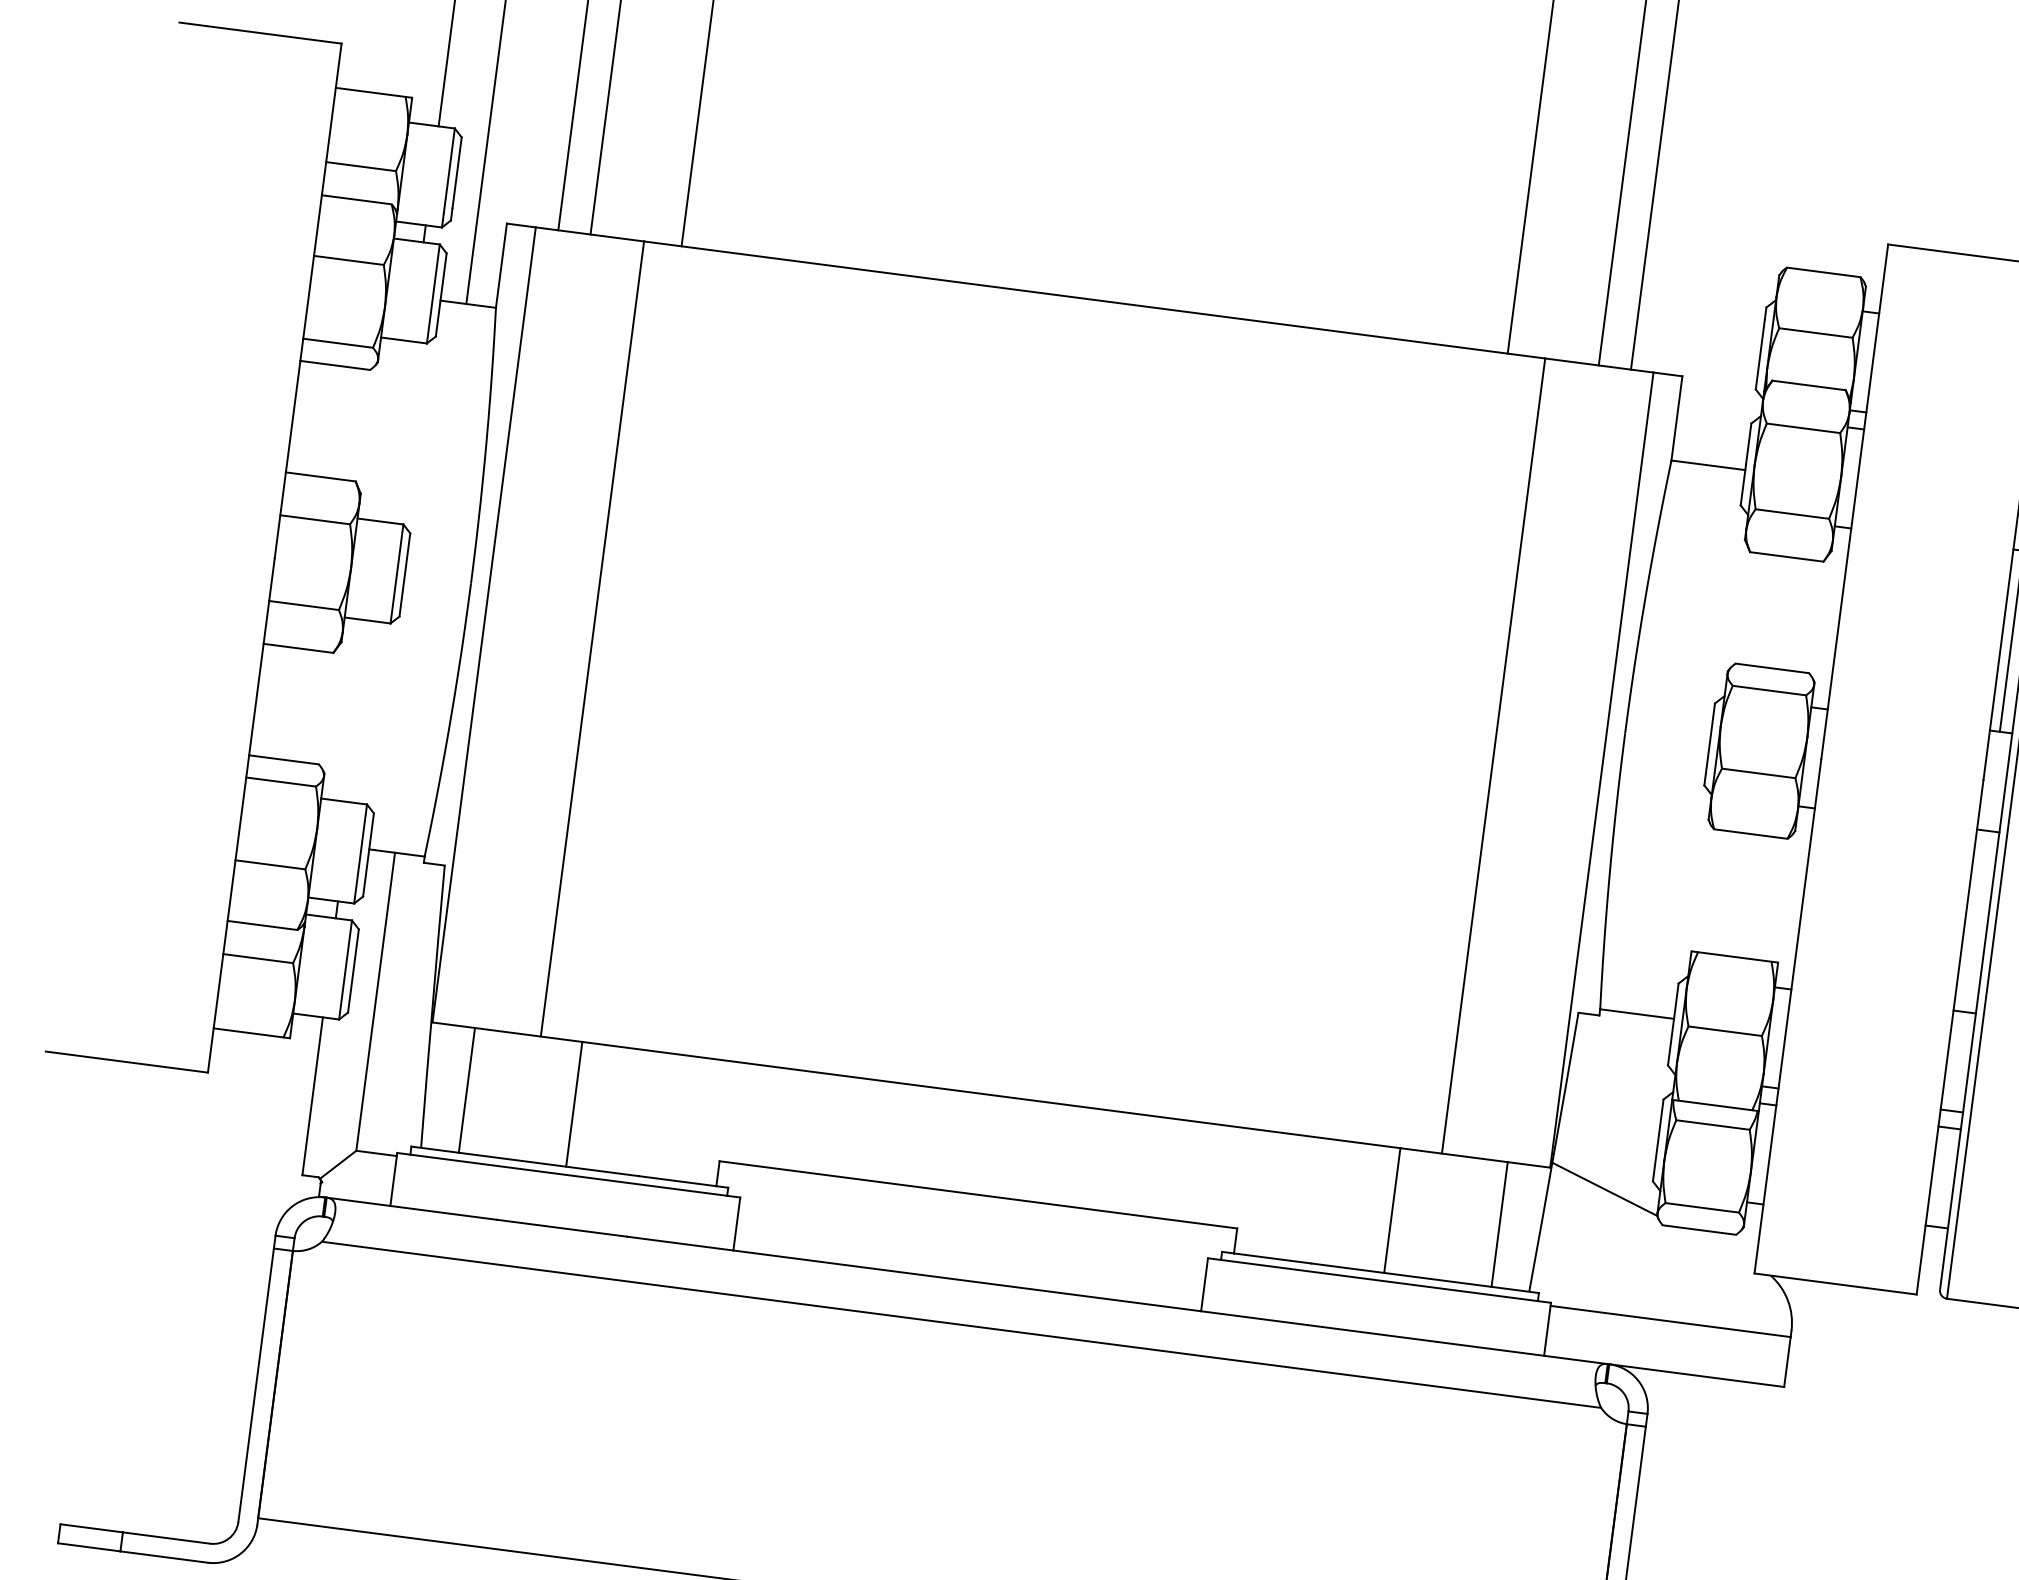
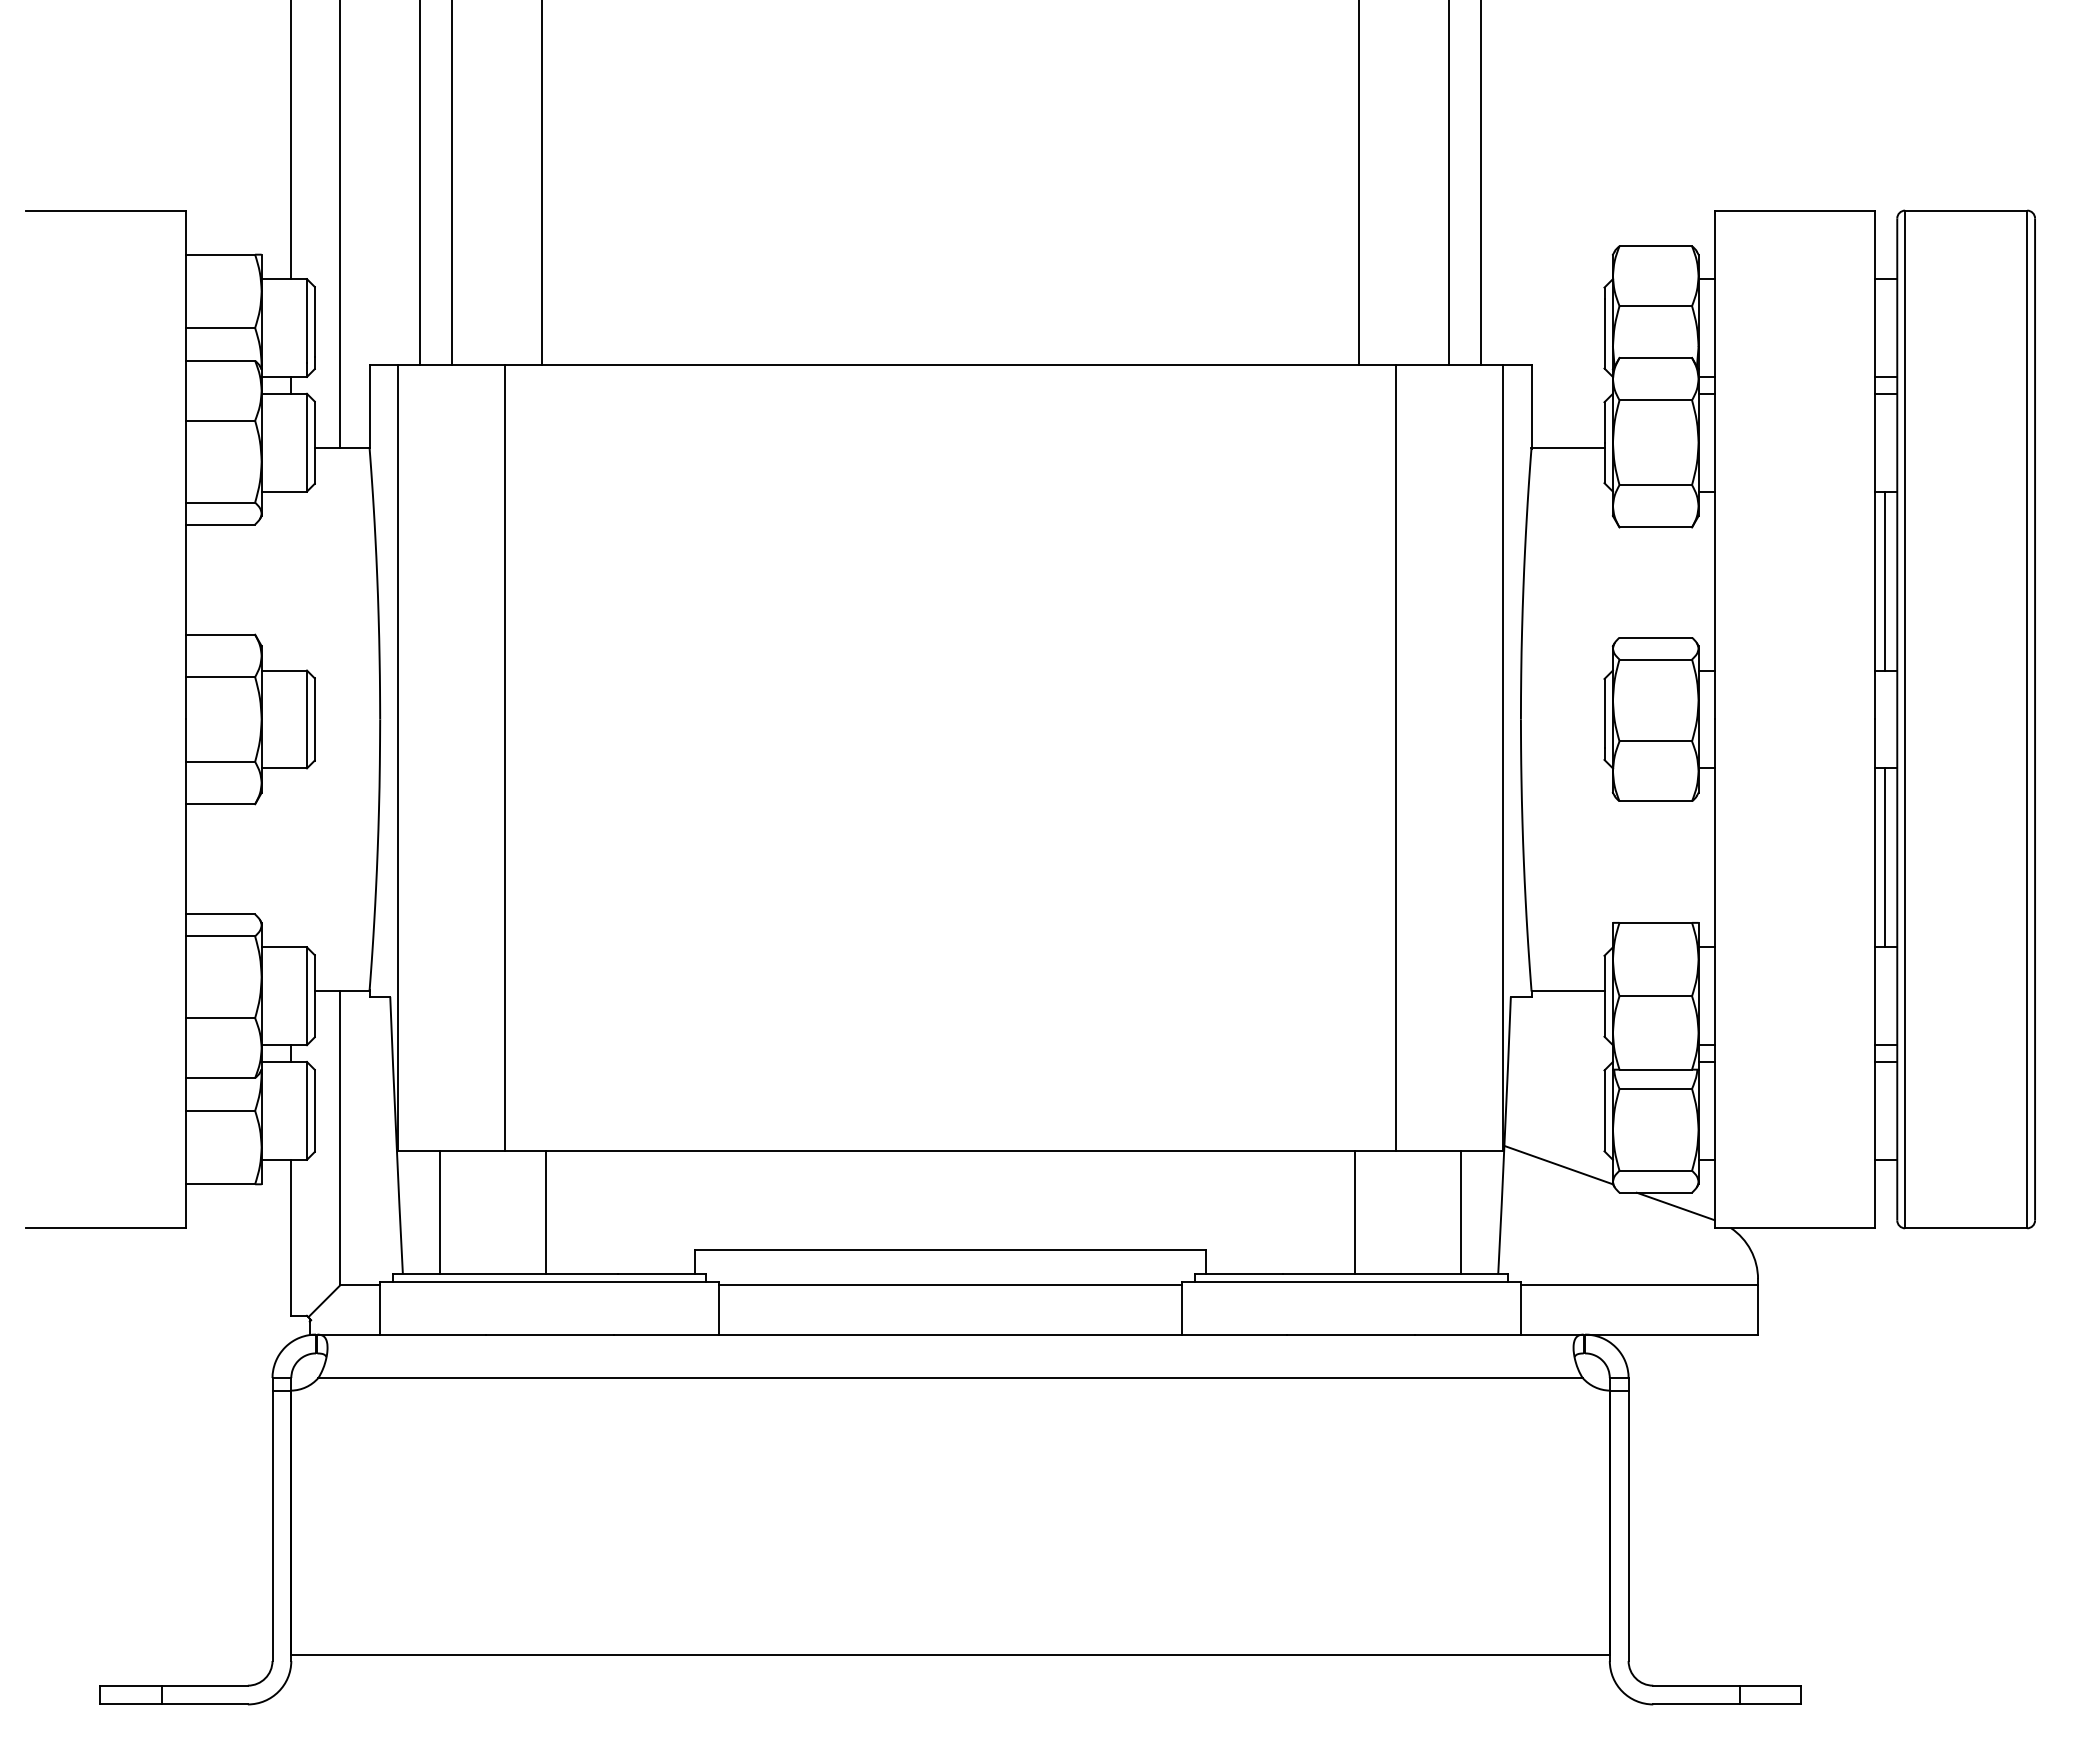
line: (1974, 920) -> (1884, 857), added
line: (973, 1231) -> (950, 1285), added
line: (1717, 1246) -> (1675, 1206), added

